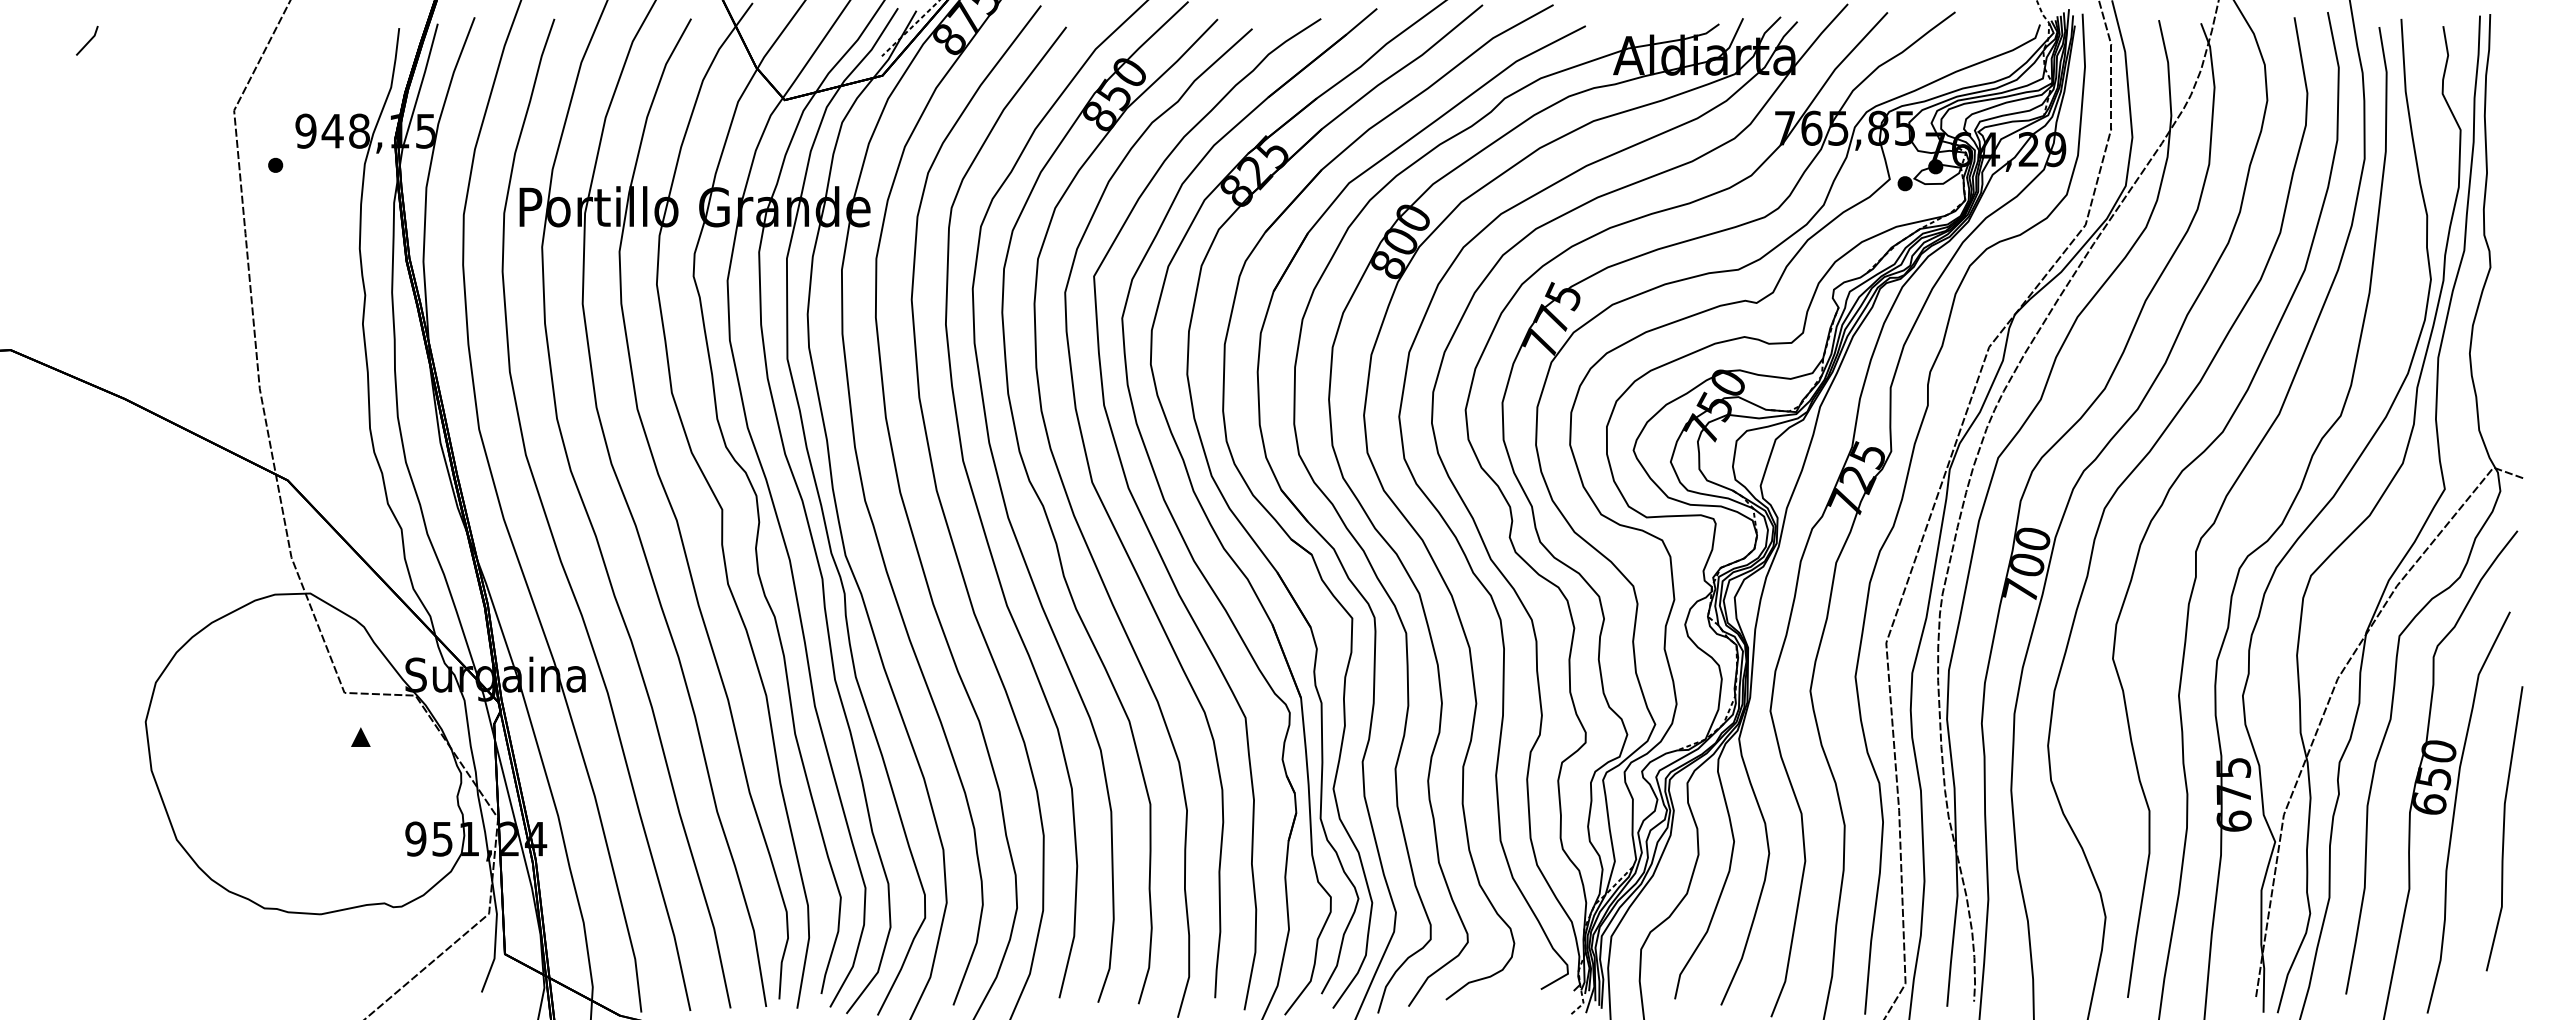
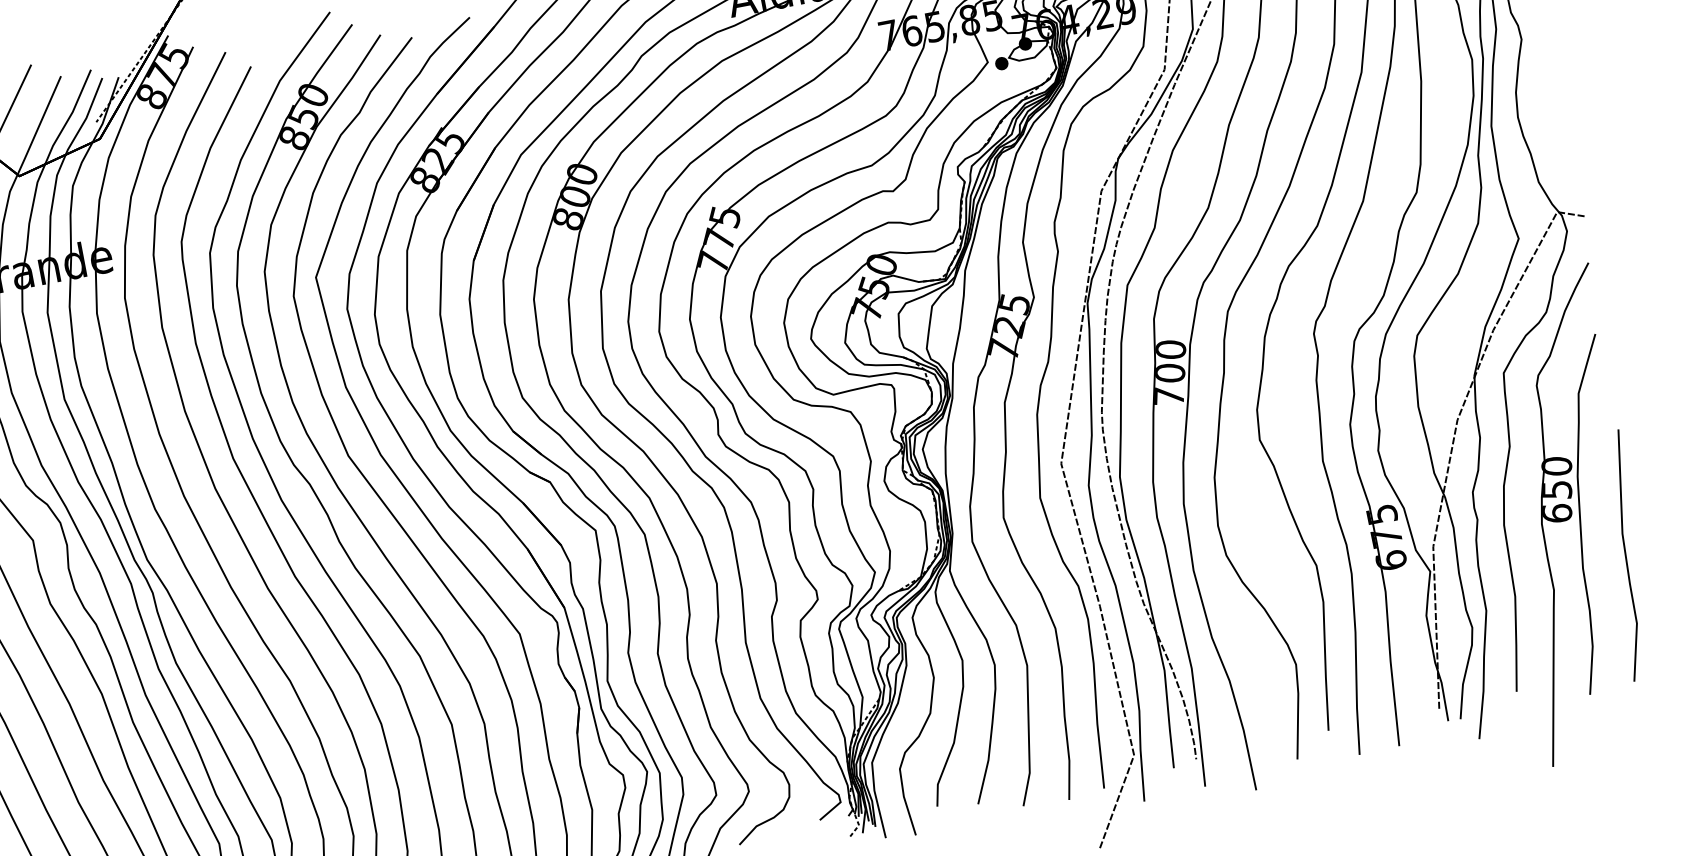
line: (2504, 828) -> (1626, 555), moved

